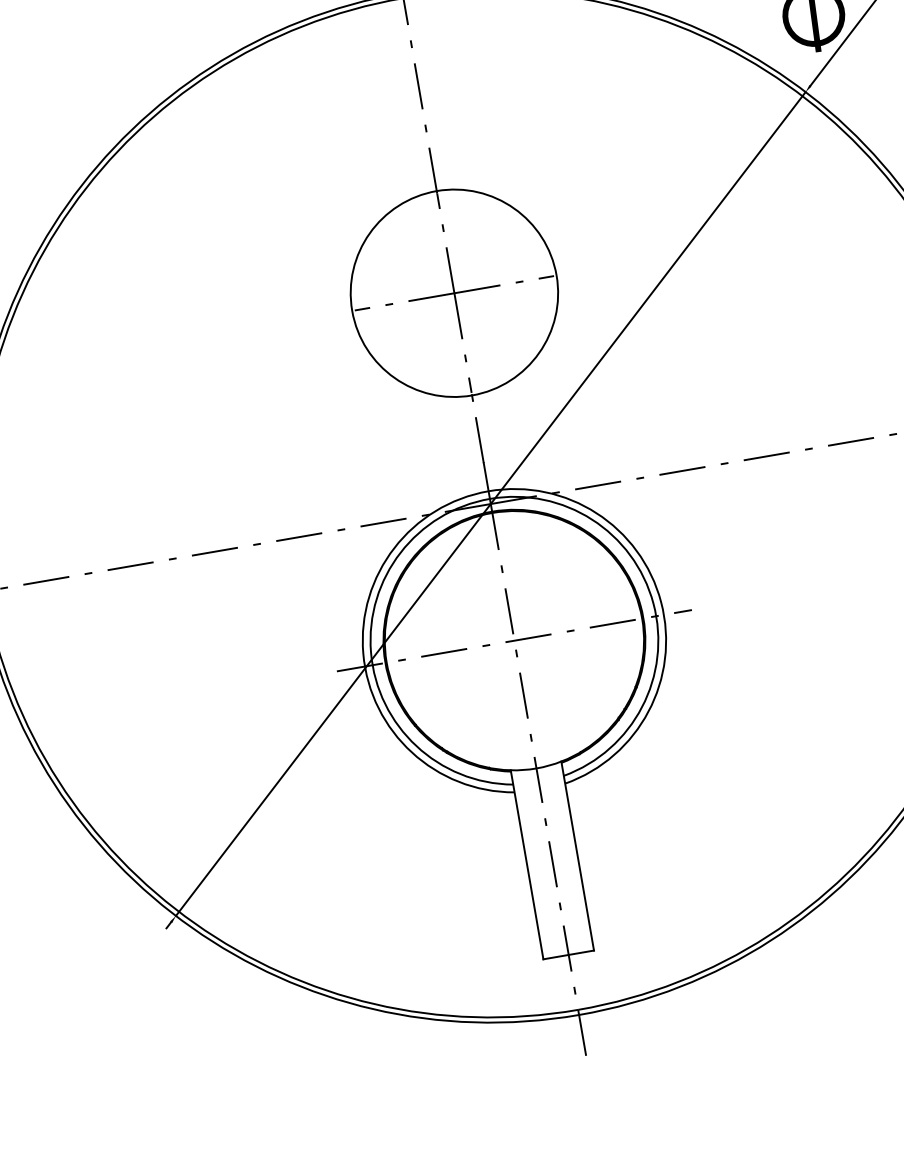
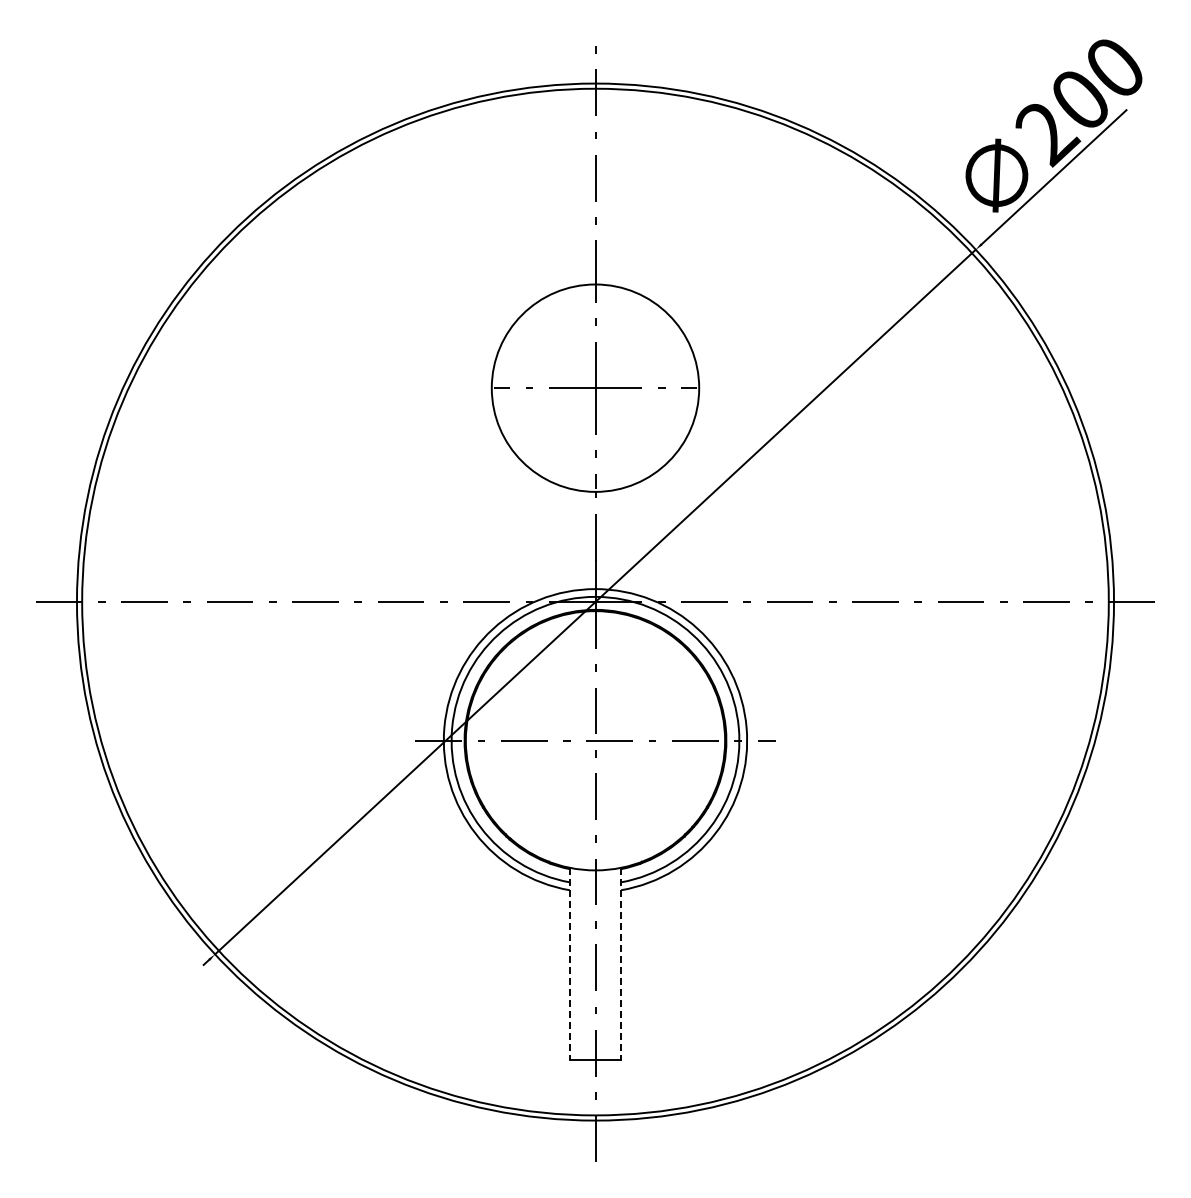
line: (577, 855) -> (621, 963), solid -> dashed
line: (526, 864) -> (569, 963), solid -> dashed

